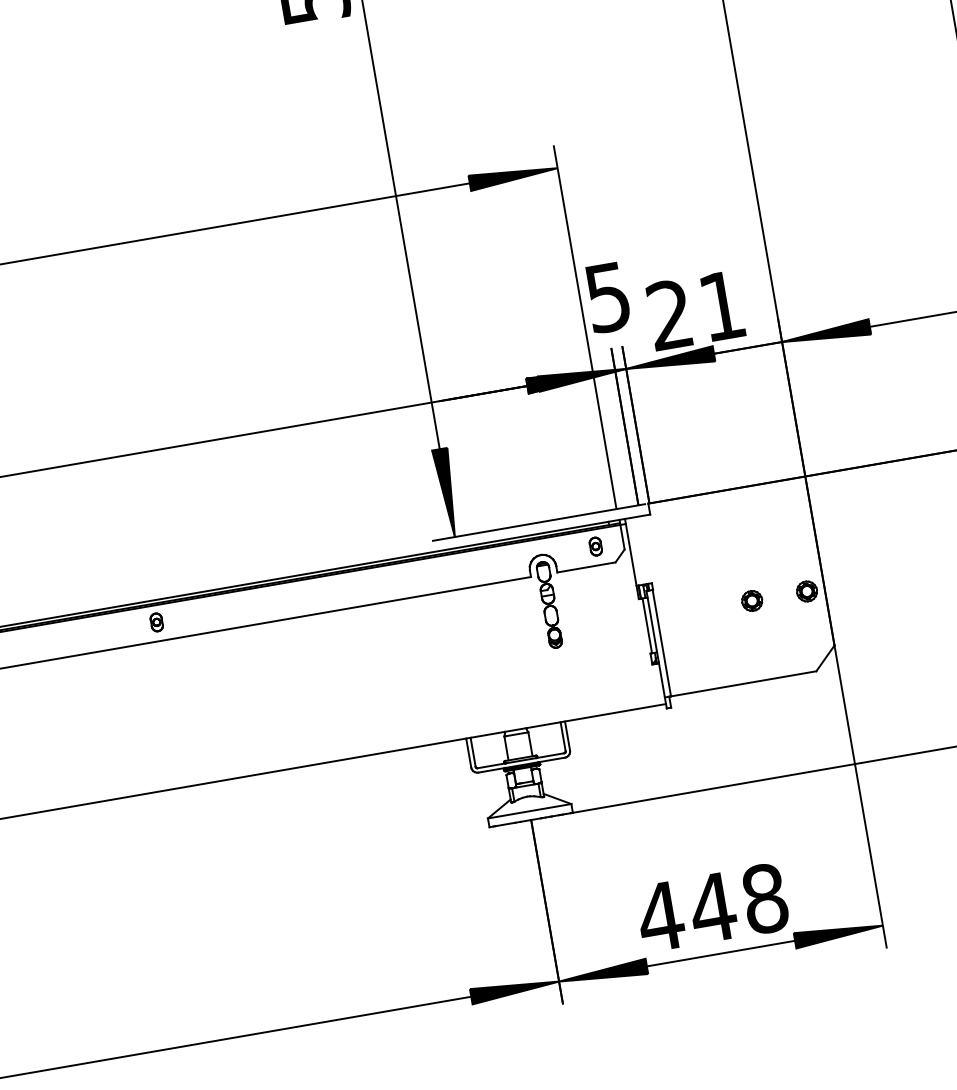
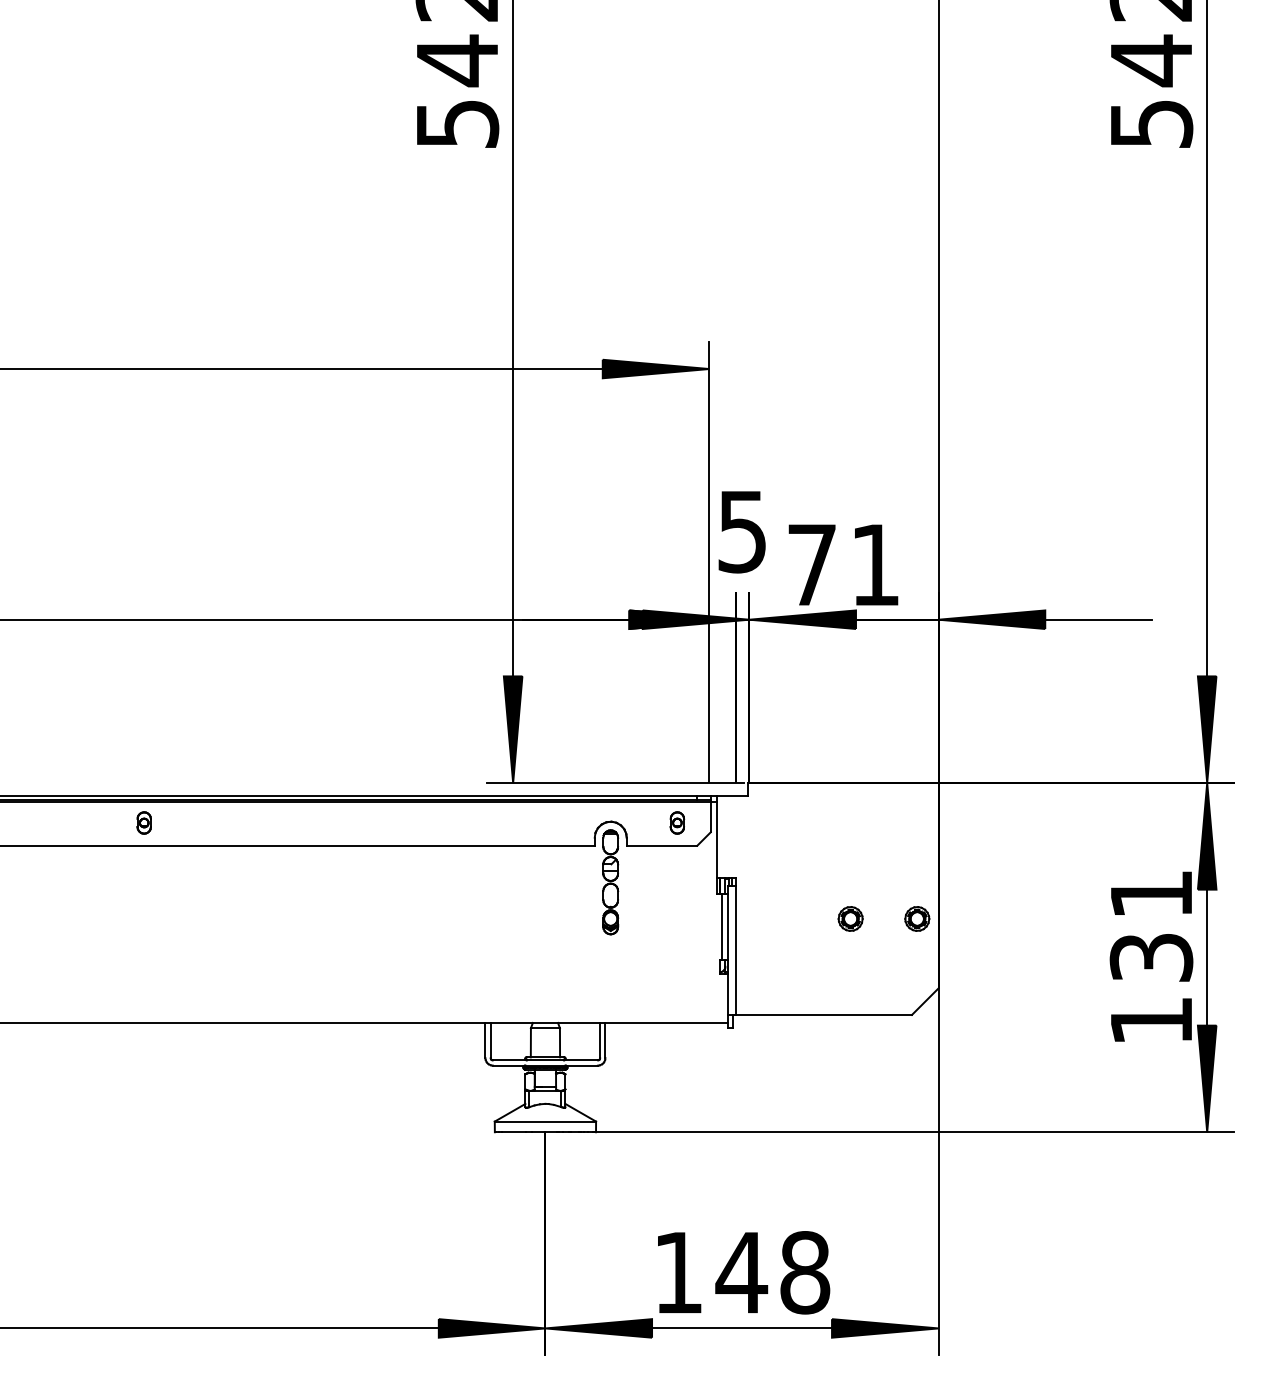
text: (669, 314) -> (811, 564), 21 -> 71
text: (660, 916) -> (678, 1272), 448 -> 148

